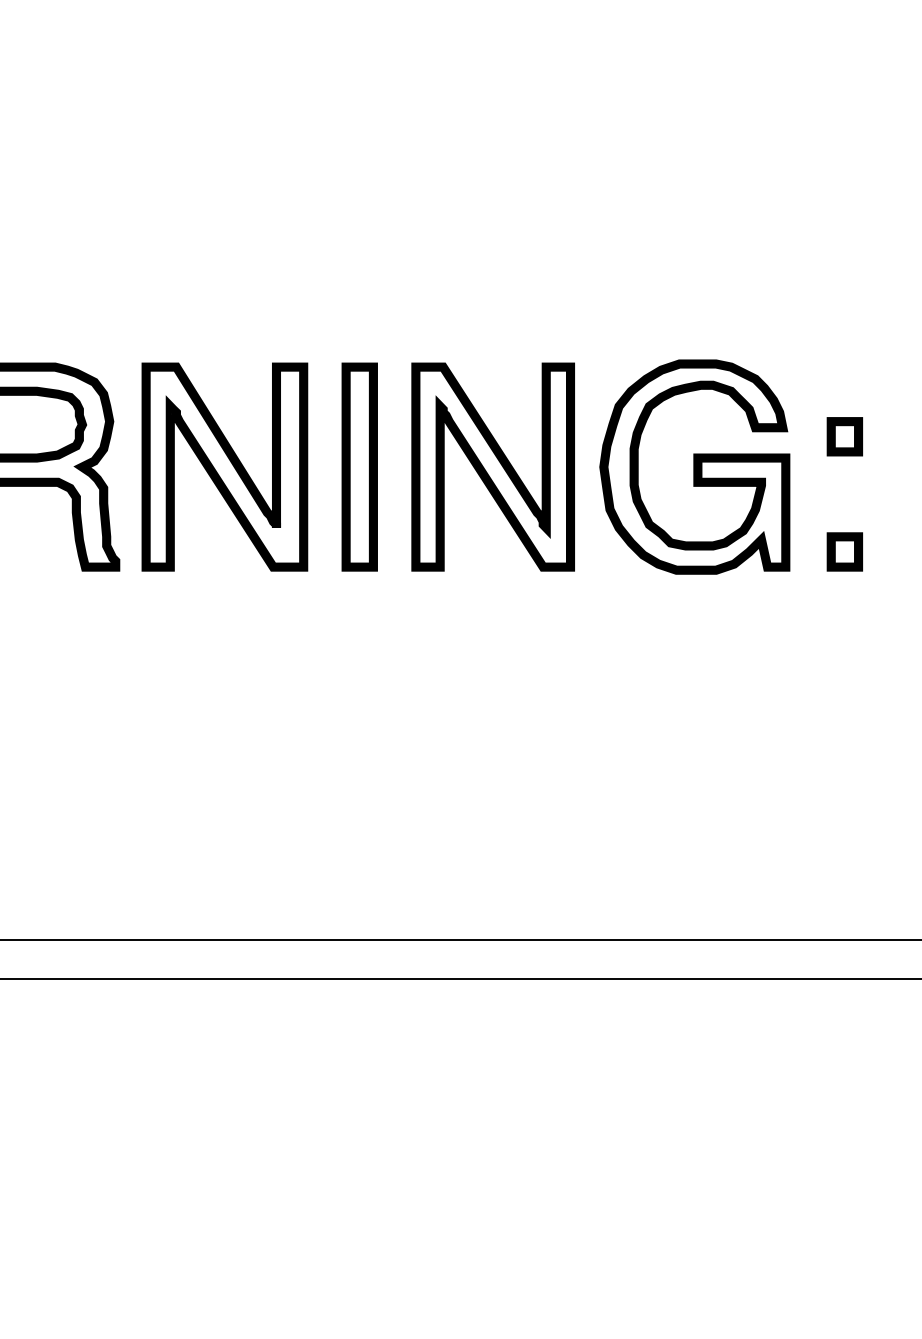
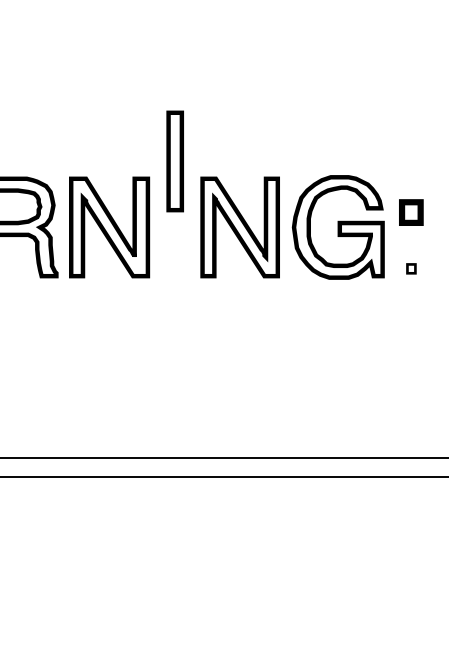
part: (845, 436) -> (411, 212), size x1.4
part: (358, 467) -> (174, 161), moved
part: (845, 551) -> (411, 268), size x0.6

